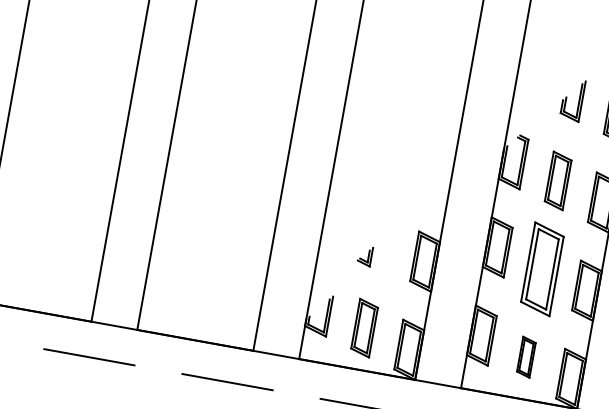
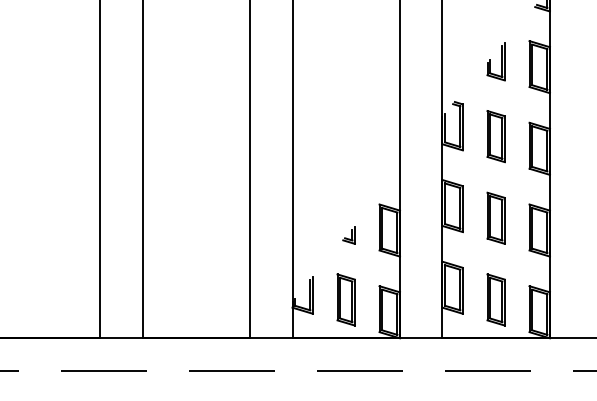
part: (364, 256) -> (348, 235), moved
part: (541, 268) -> (495, 217), size x0.62
part: (525, 356) -> (495, 299), size x1.43

